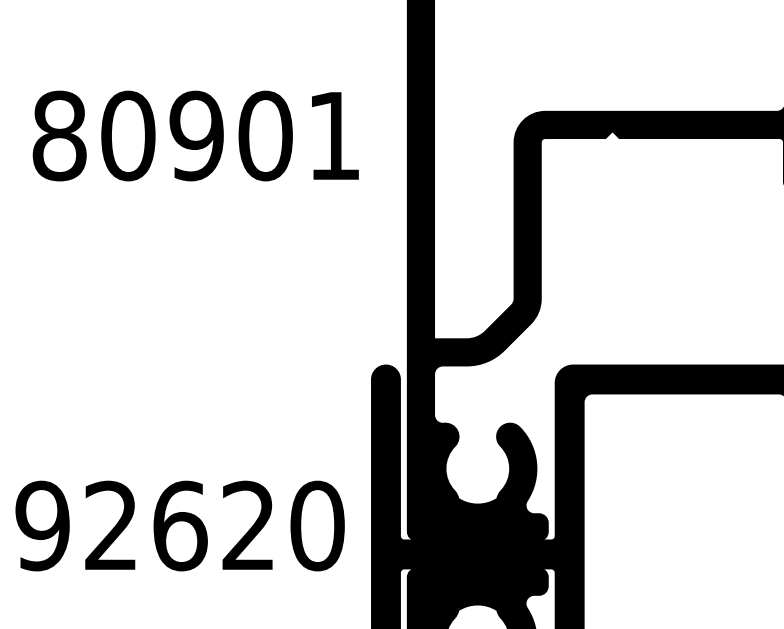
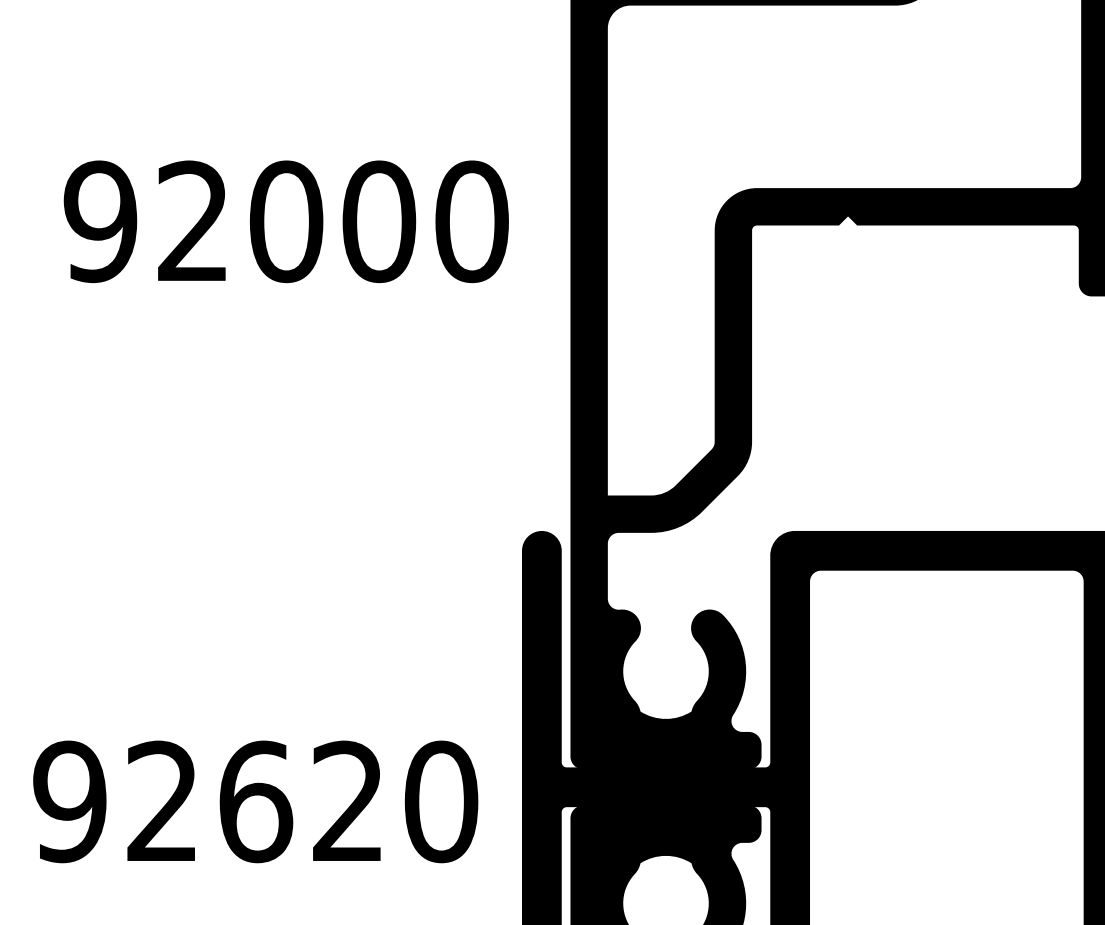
text: (196, 135) -> (285, 221), 80901 -> 92000
text: (180, 525) -> (255, 801), moved

